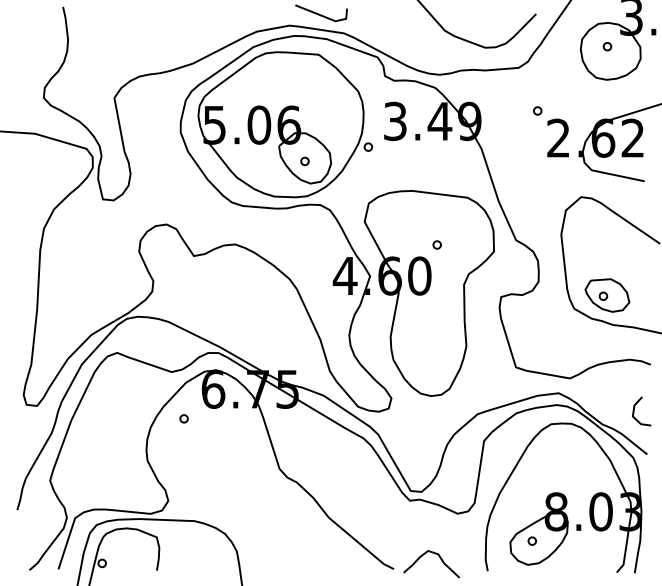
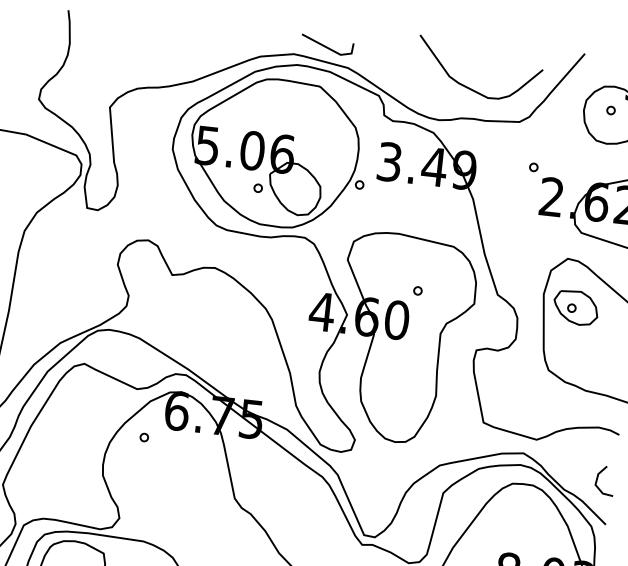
part: (304, 161) -> (257, 188), moved
part: (607, 295) -> (576, 307), moved

